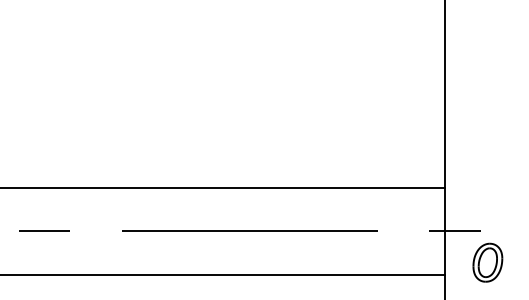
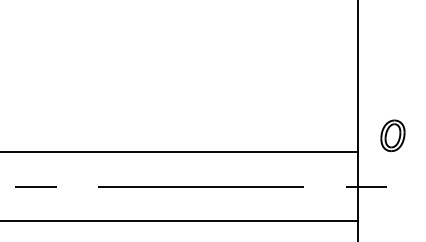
part: (487, 262) -> (392, 135), moved

